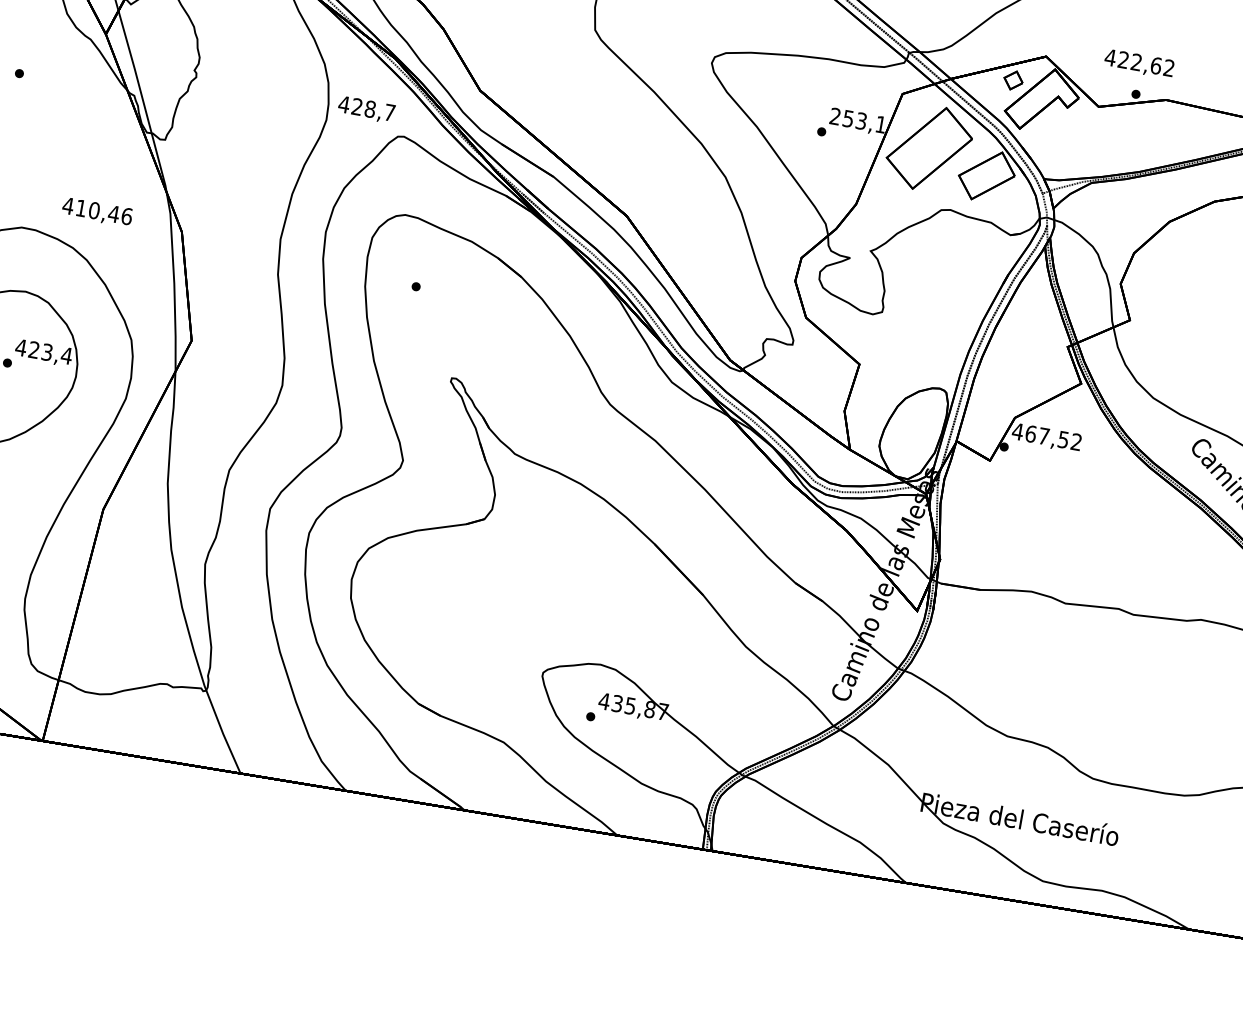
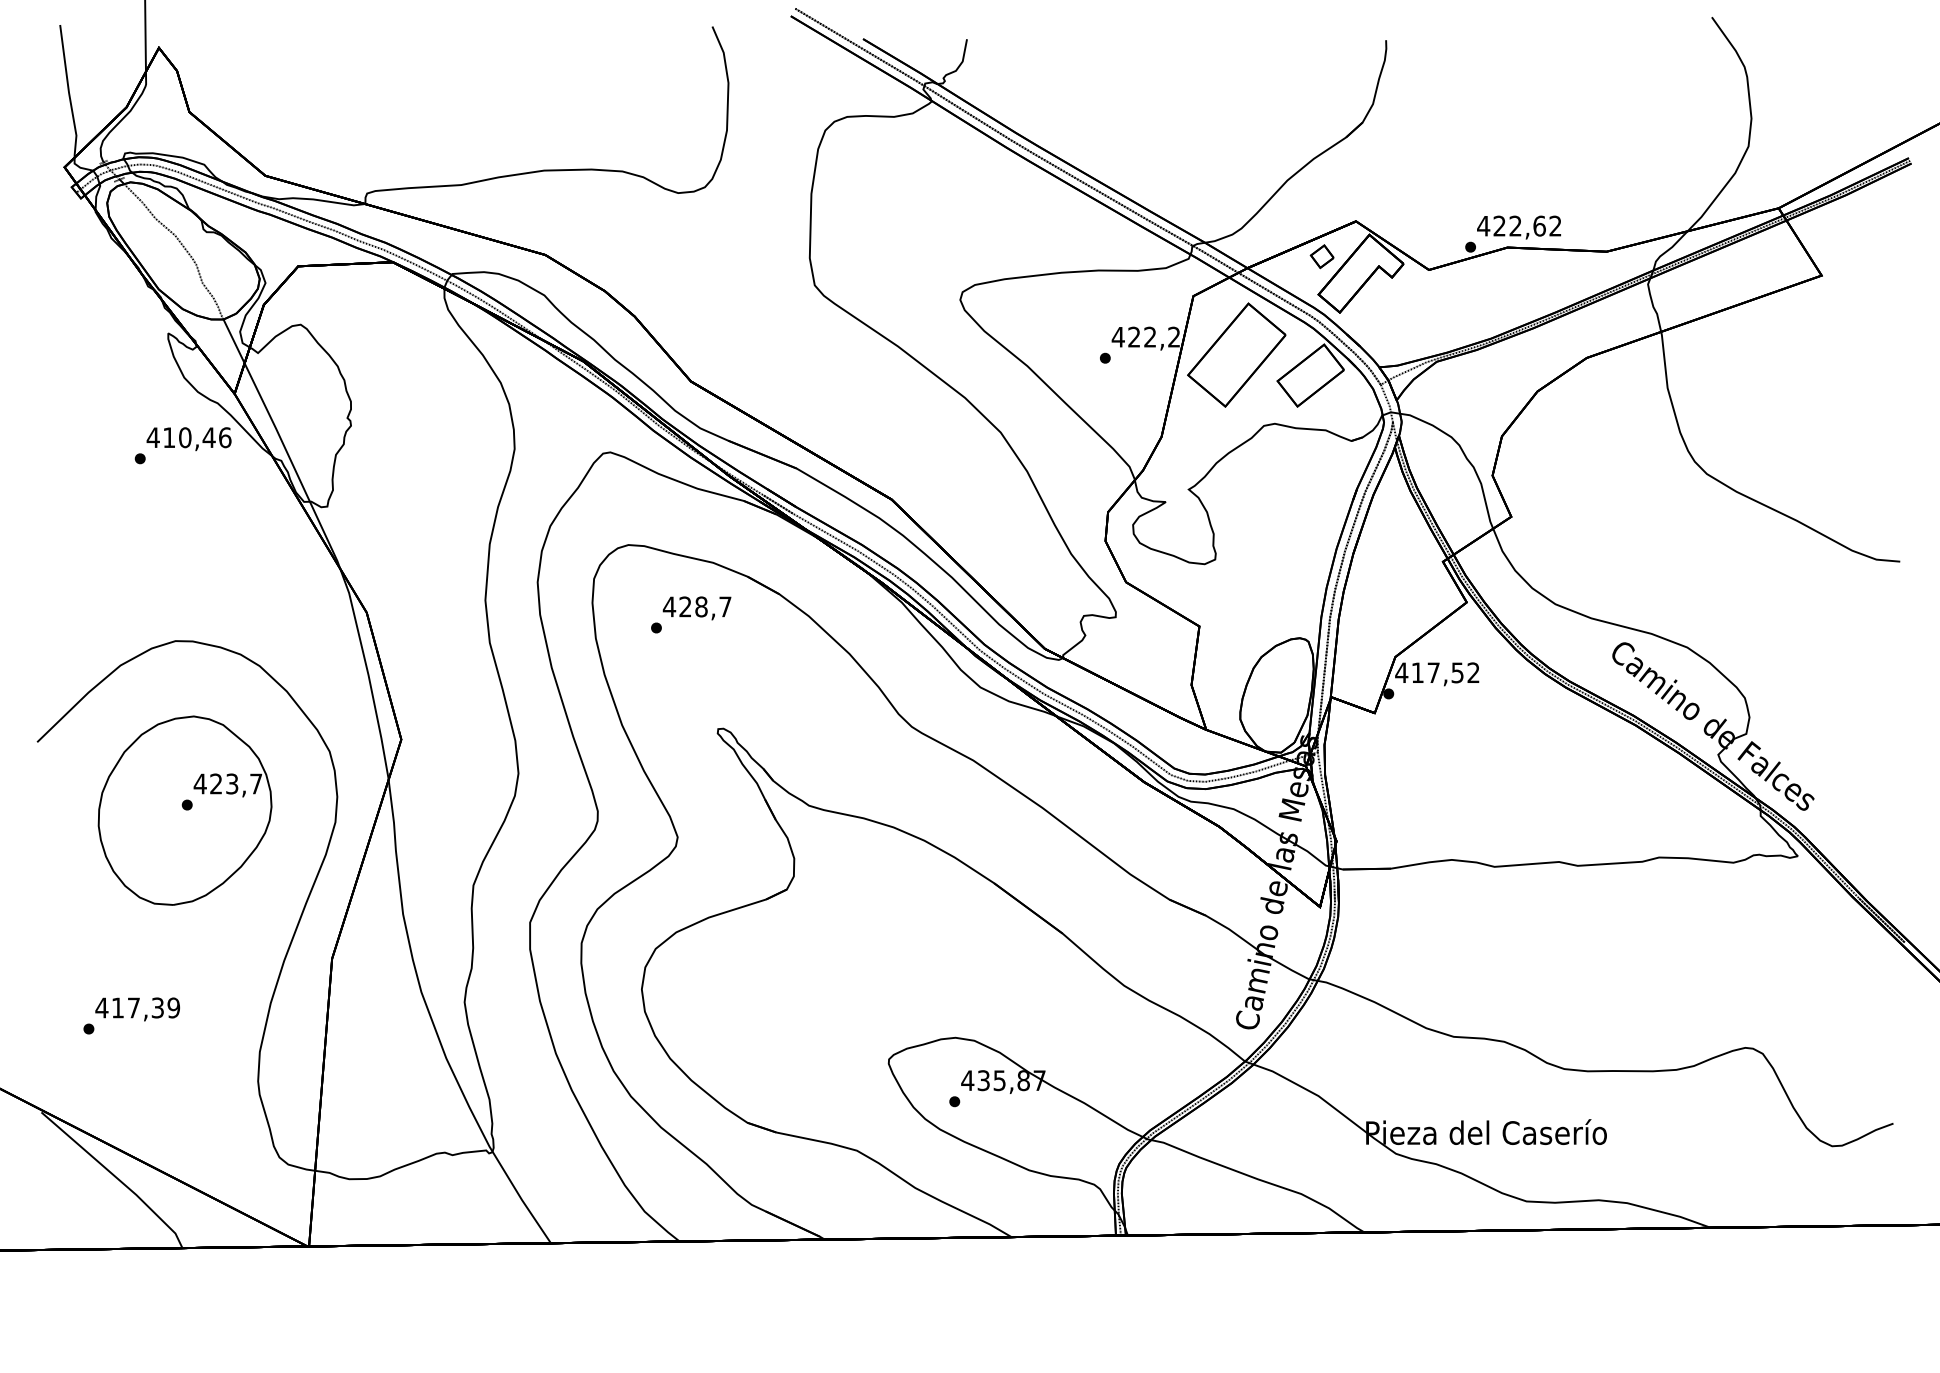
text: (1138, 63) -> (1518, 227), moved
text: (366, 109) -> (696, 608), moved
text: (857, 119) -> (1145, 336), 253,1 -> 422,2
text: (96, 212) -> (188, 439), moved
text: (66, 355) -> (255, 783), 423,4 -> 423,7
text: (1030, 433) -> (1417, 672), 467,52 -> 417,52

